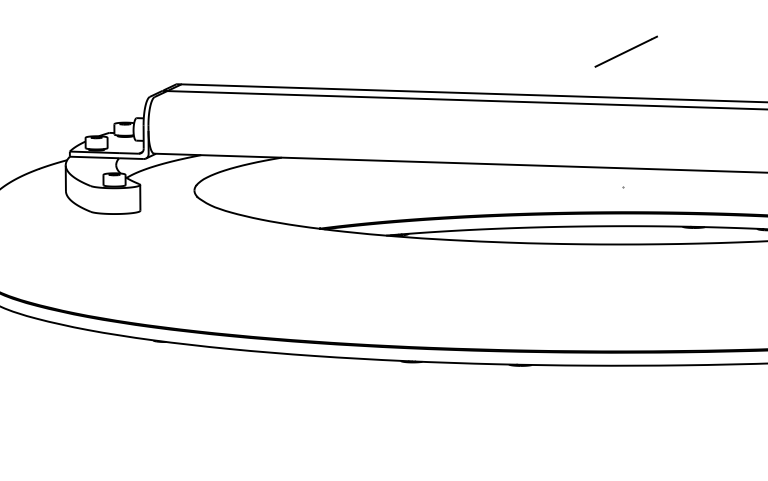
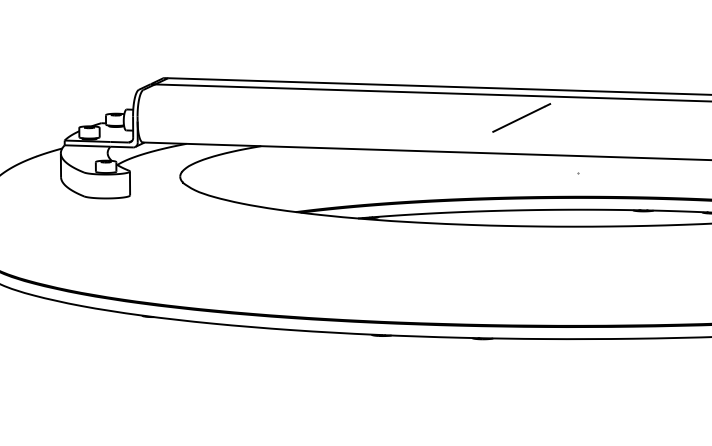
line: (626, 51) -> (521, 117), moved

